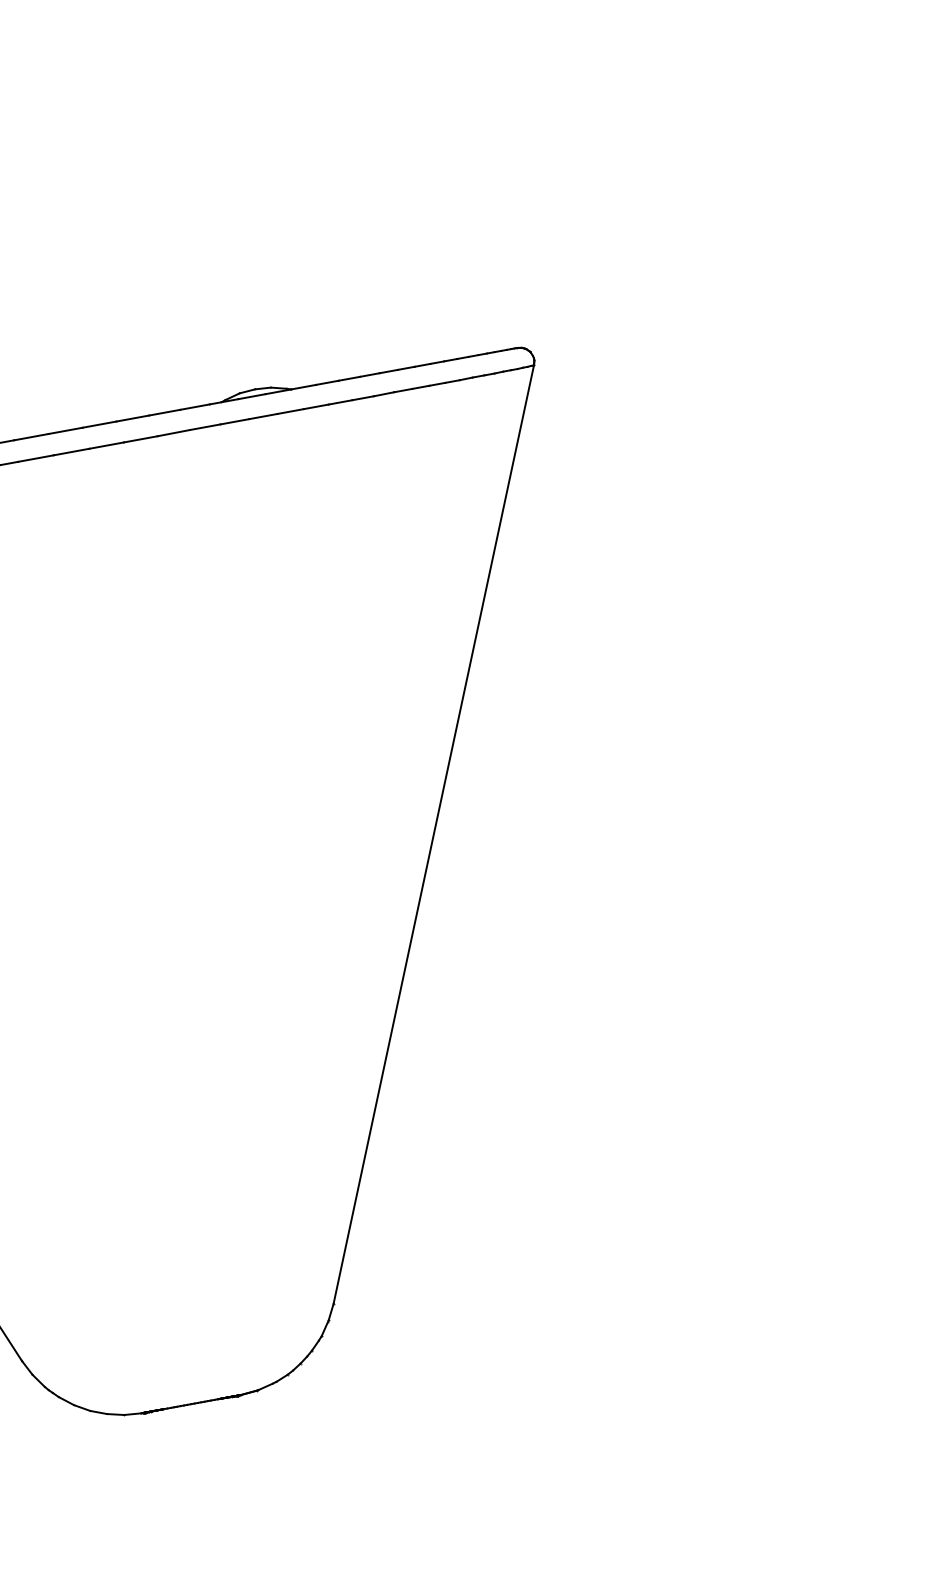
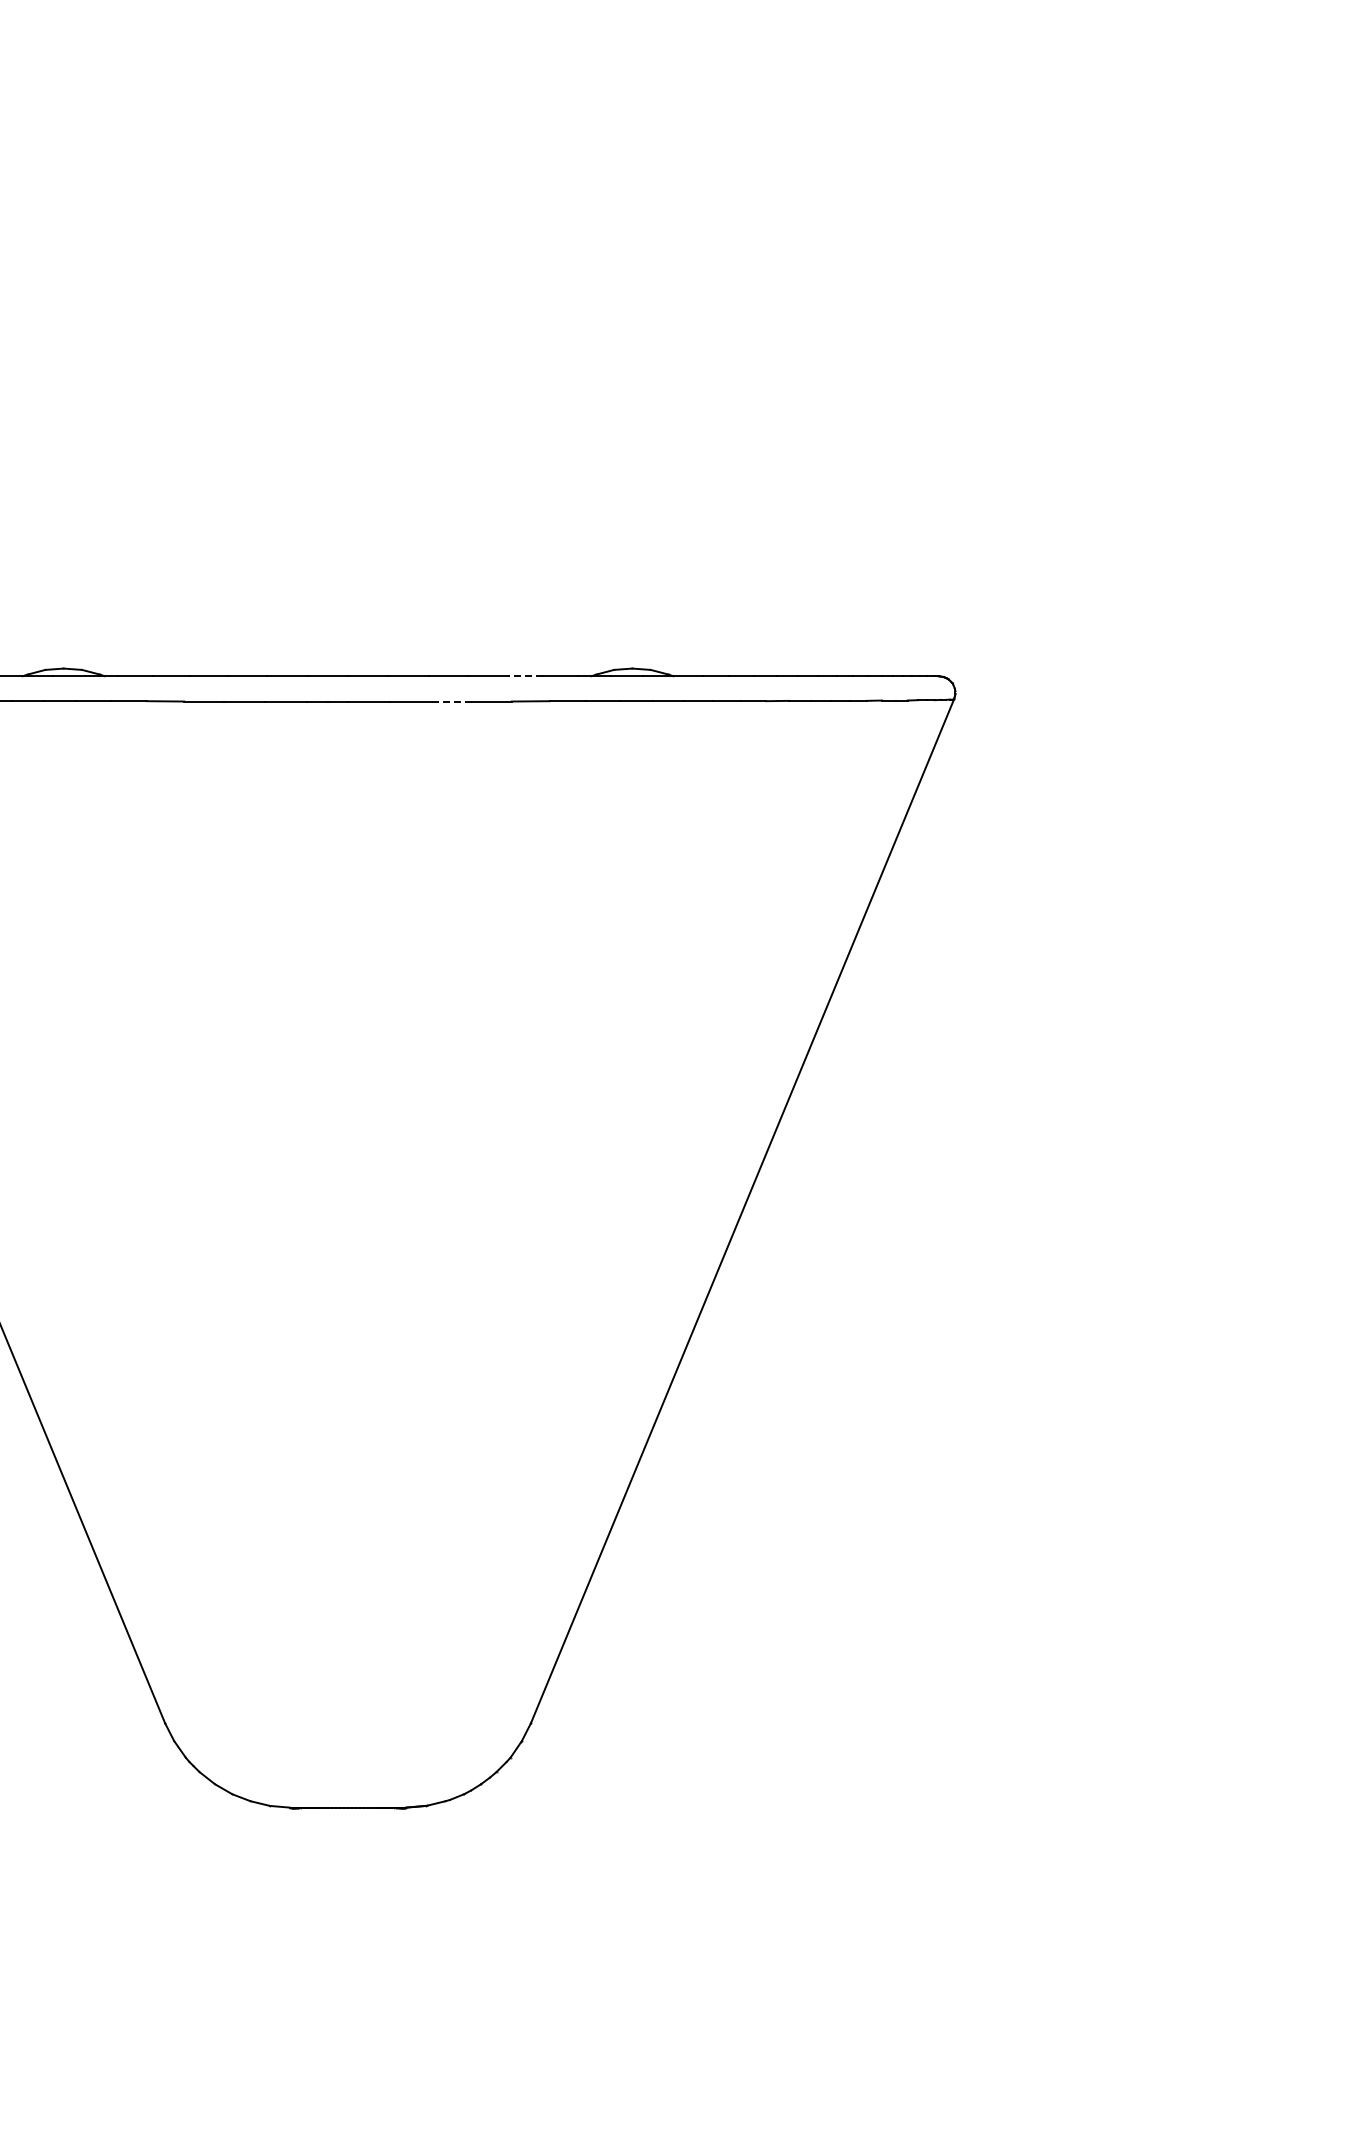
line: (164, 412) -> (524, 676), solid -> dashed
line: (107, 445) -> (452, 701), solid -> dashed

